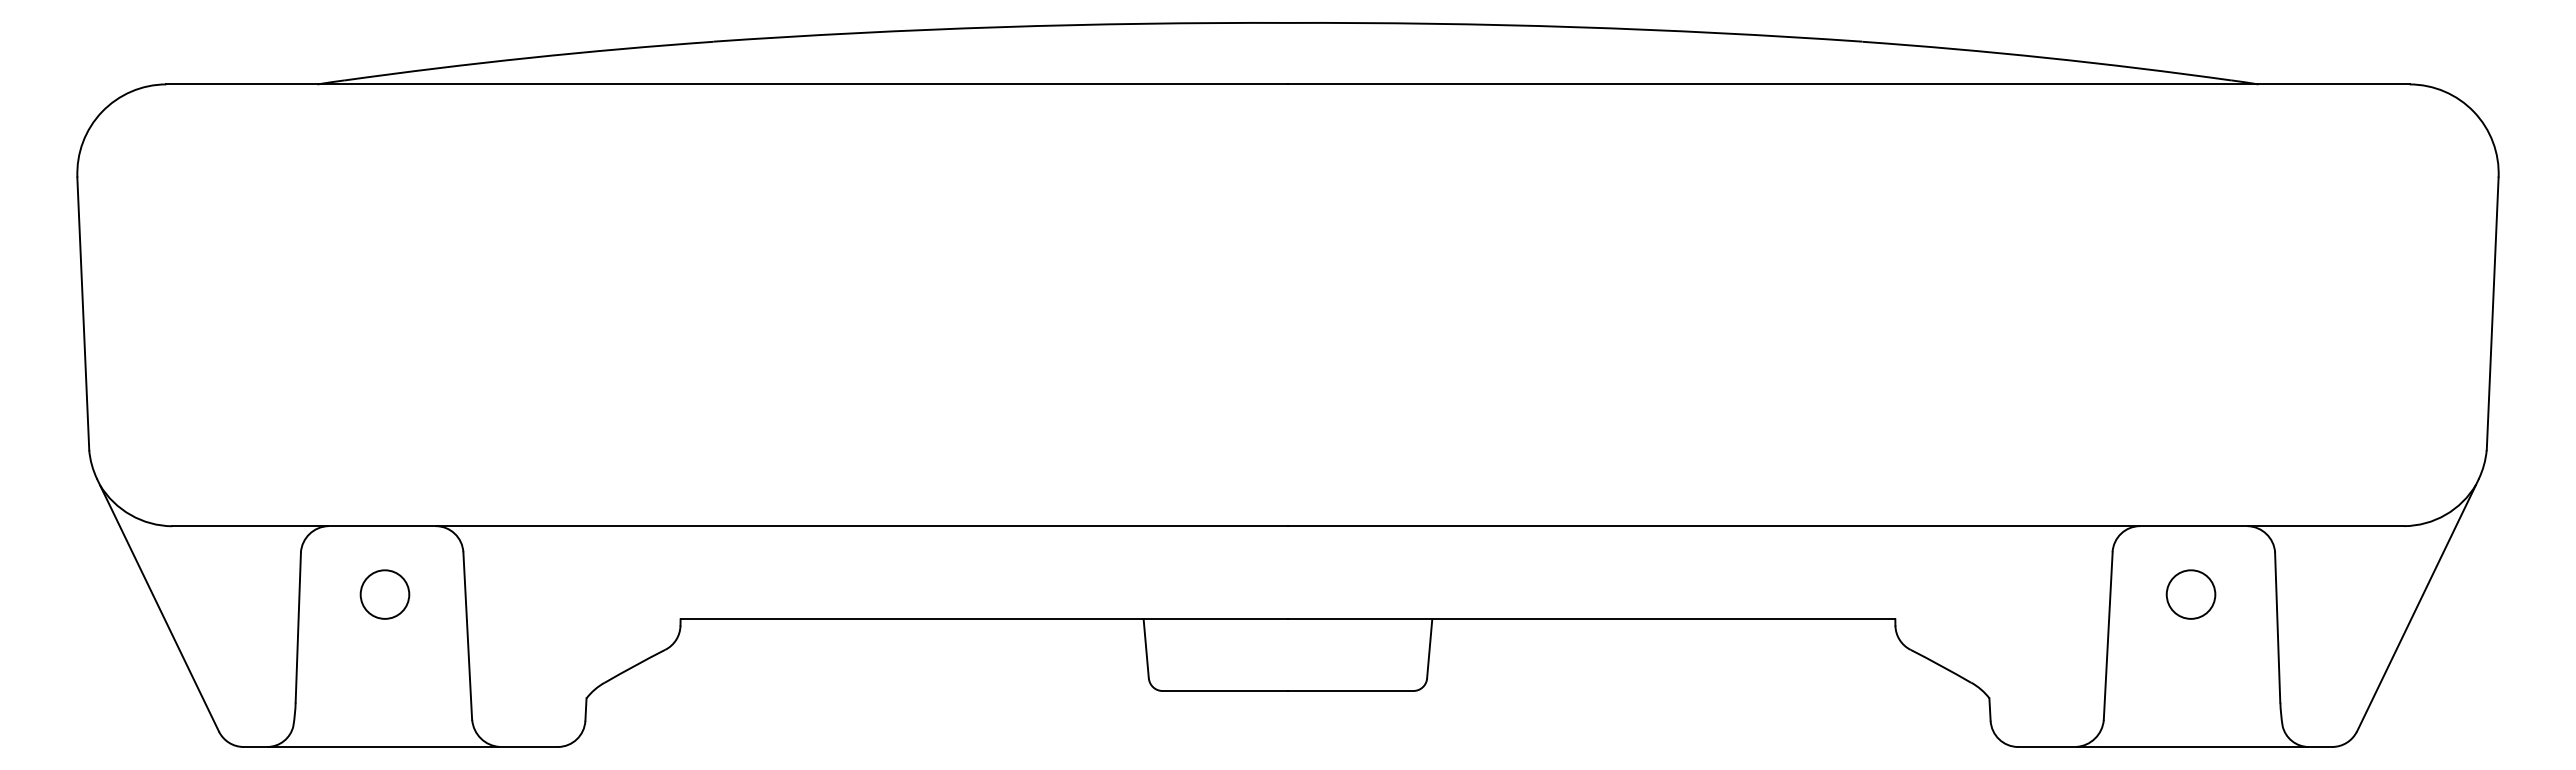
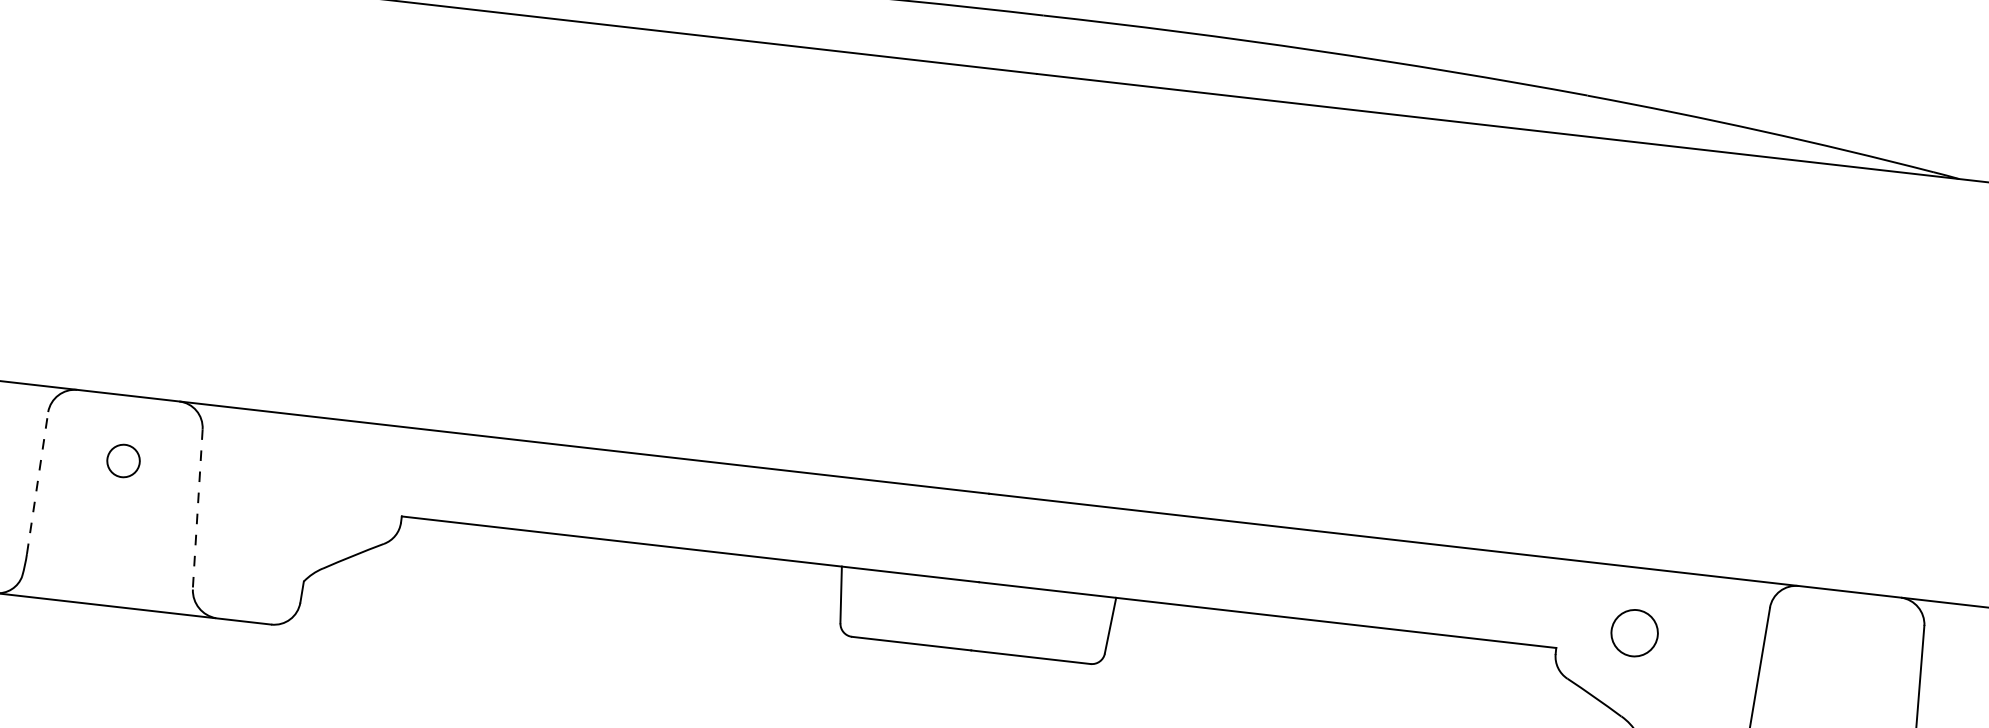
circle: (384, 594) -> (123, 460), size x0.7
circle: (2190, 594) -> (1634, 633), moved
line: (298, 627) -> (37, 482), solid -> dashed
line: (467, 636) -> (197, 509), solid -> dashed

